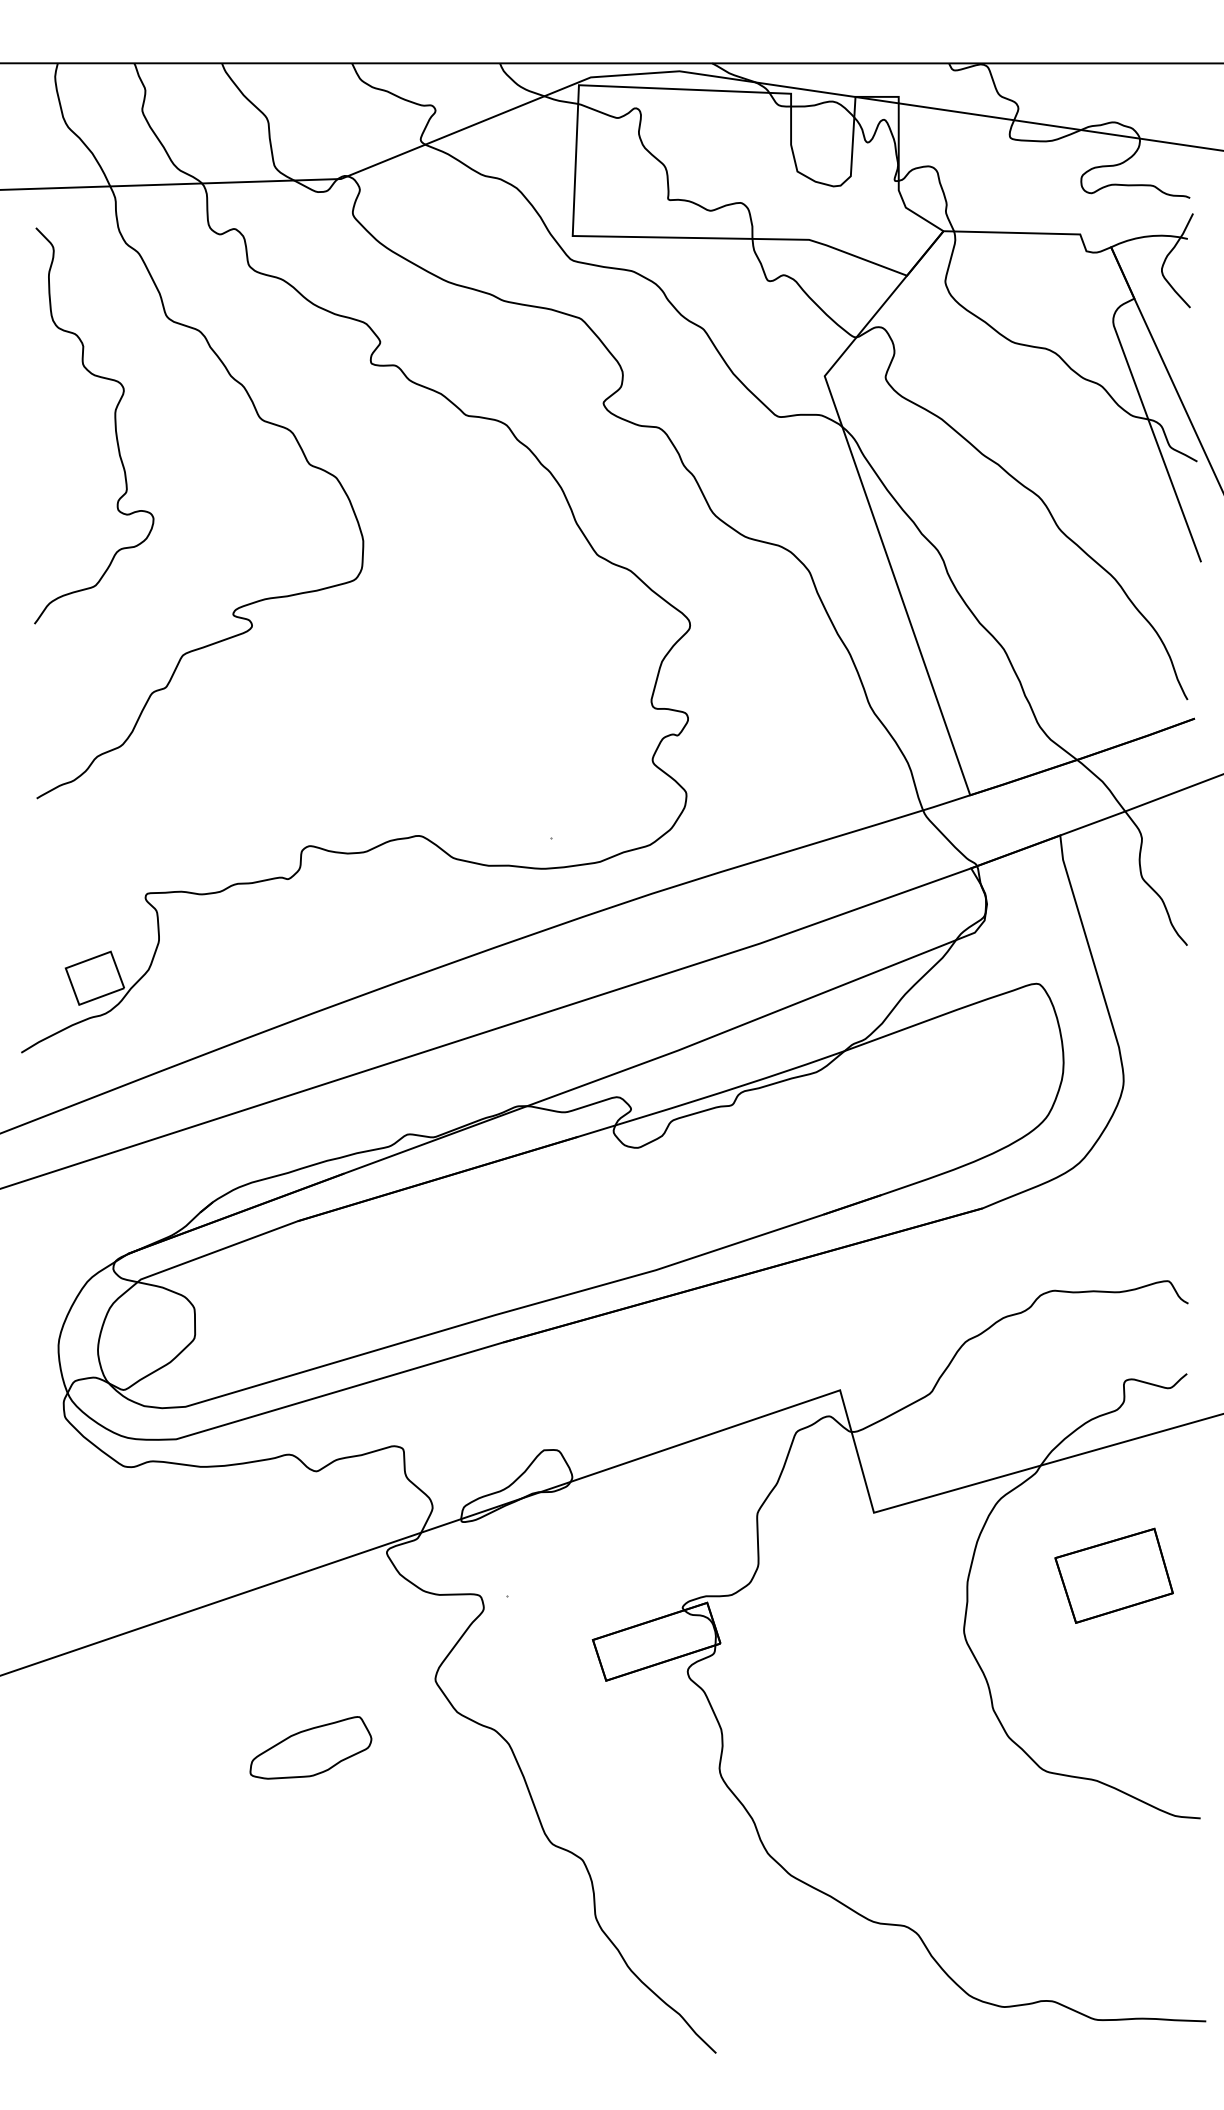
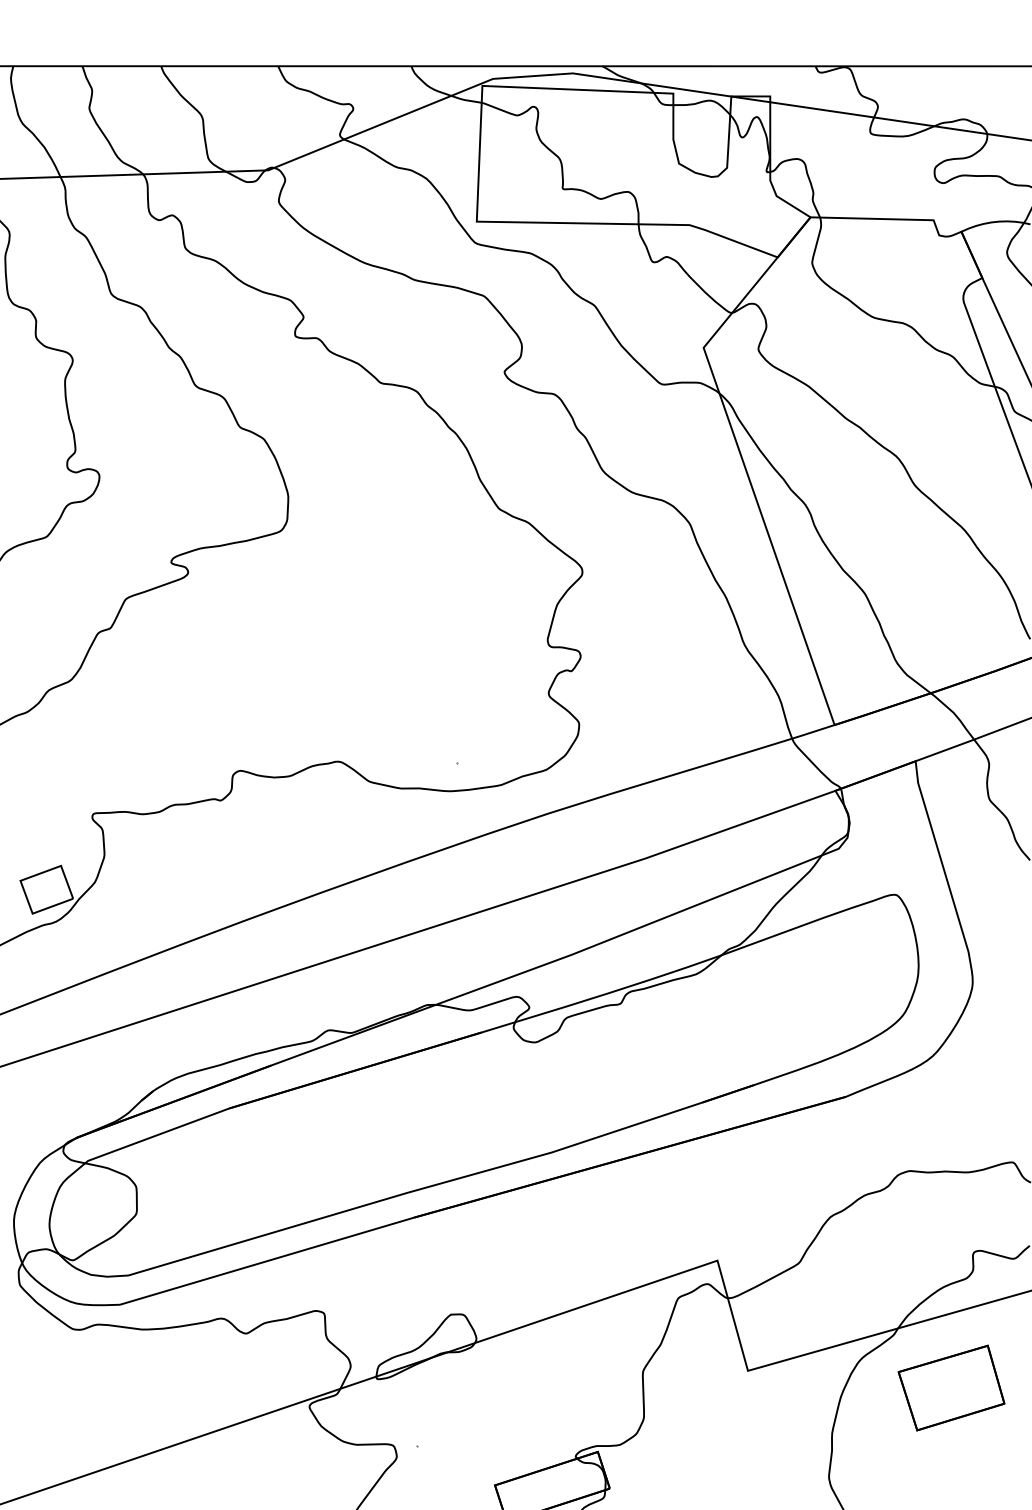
part: (1113, 1575) -> (950, 1387), moved

